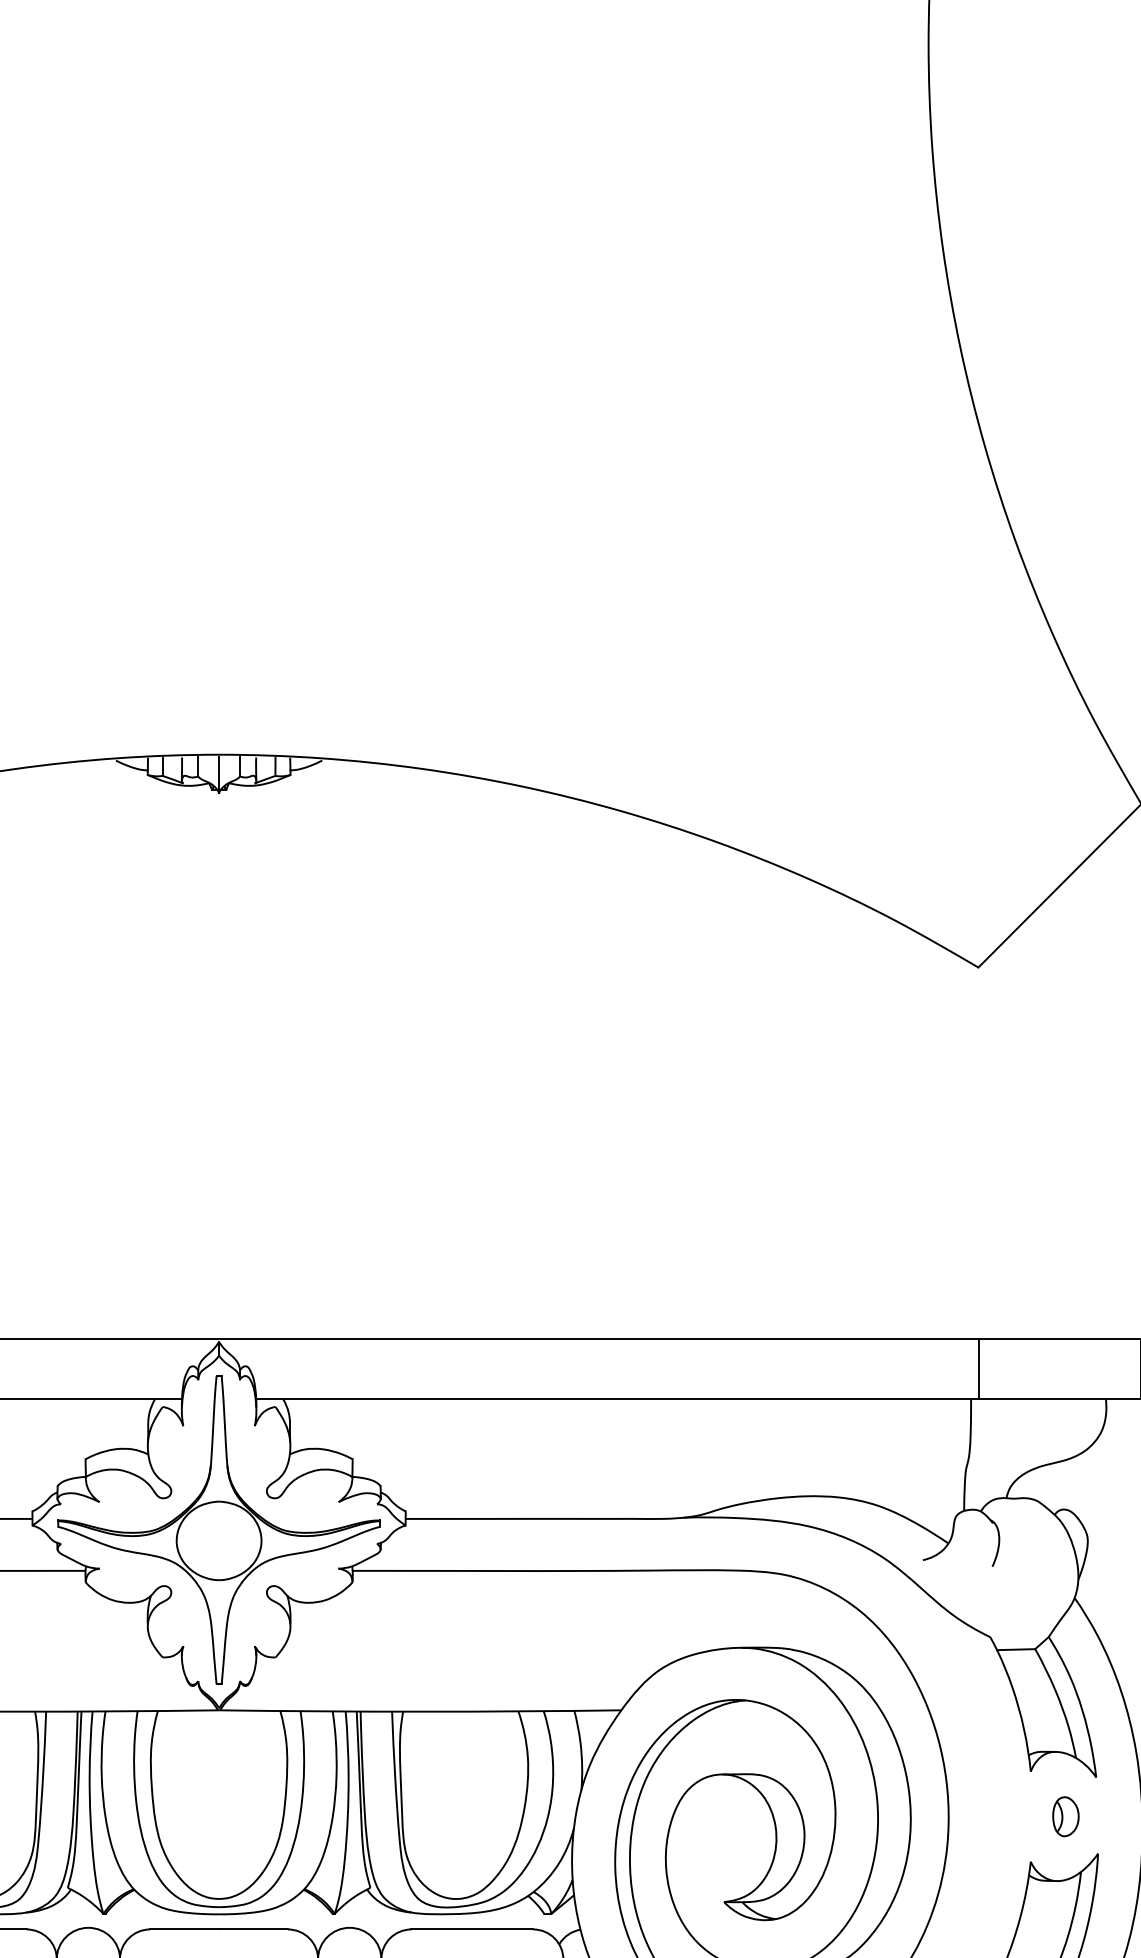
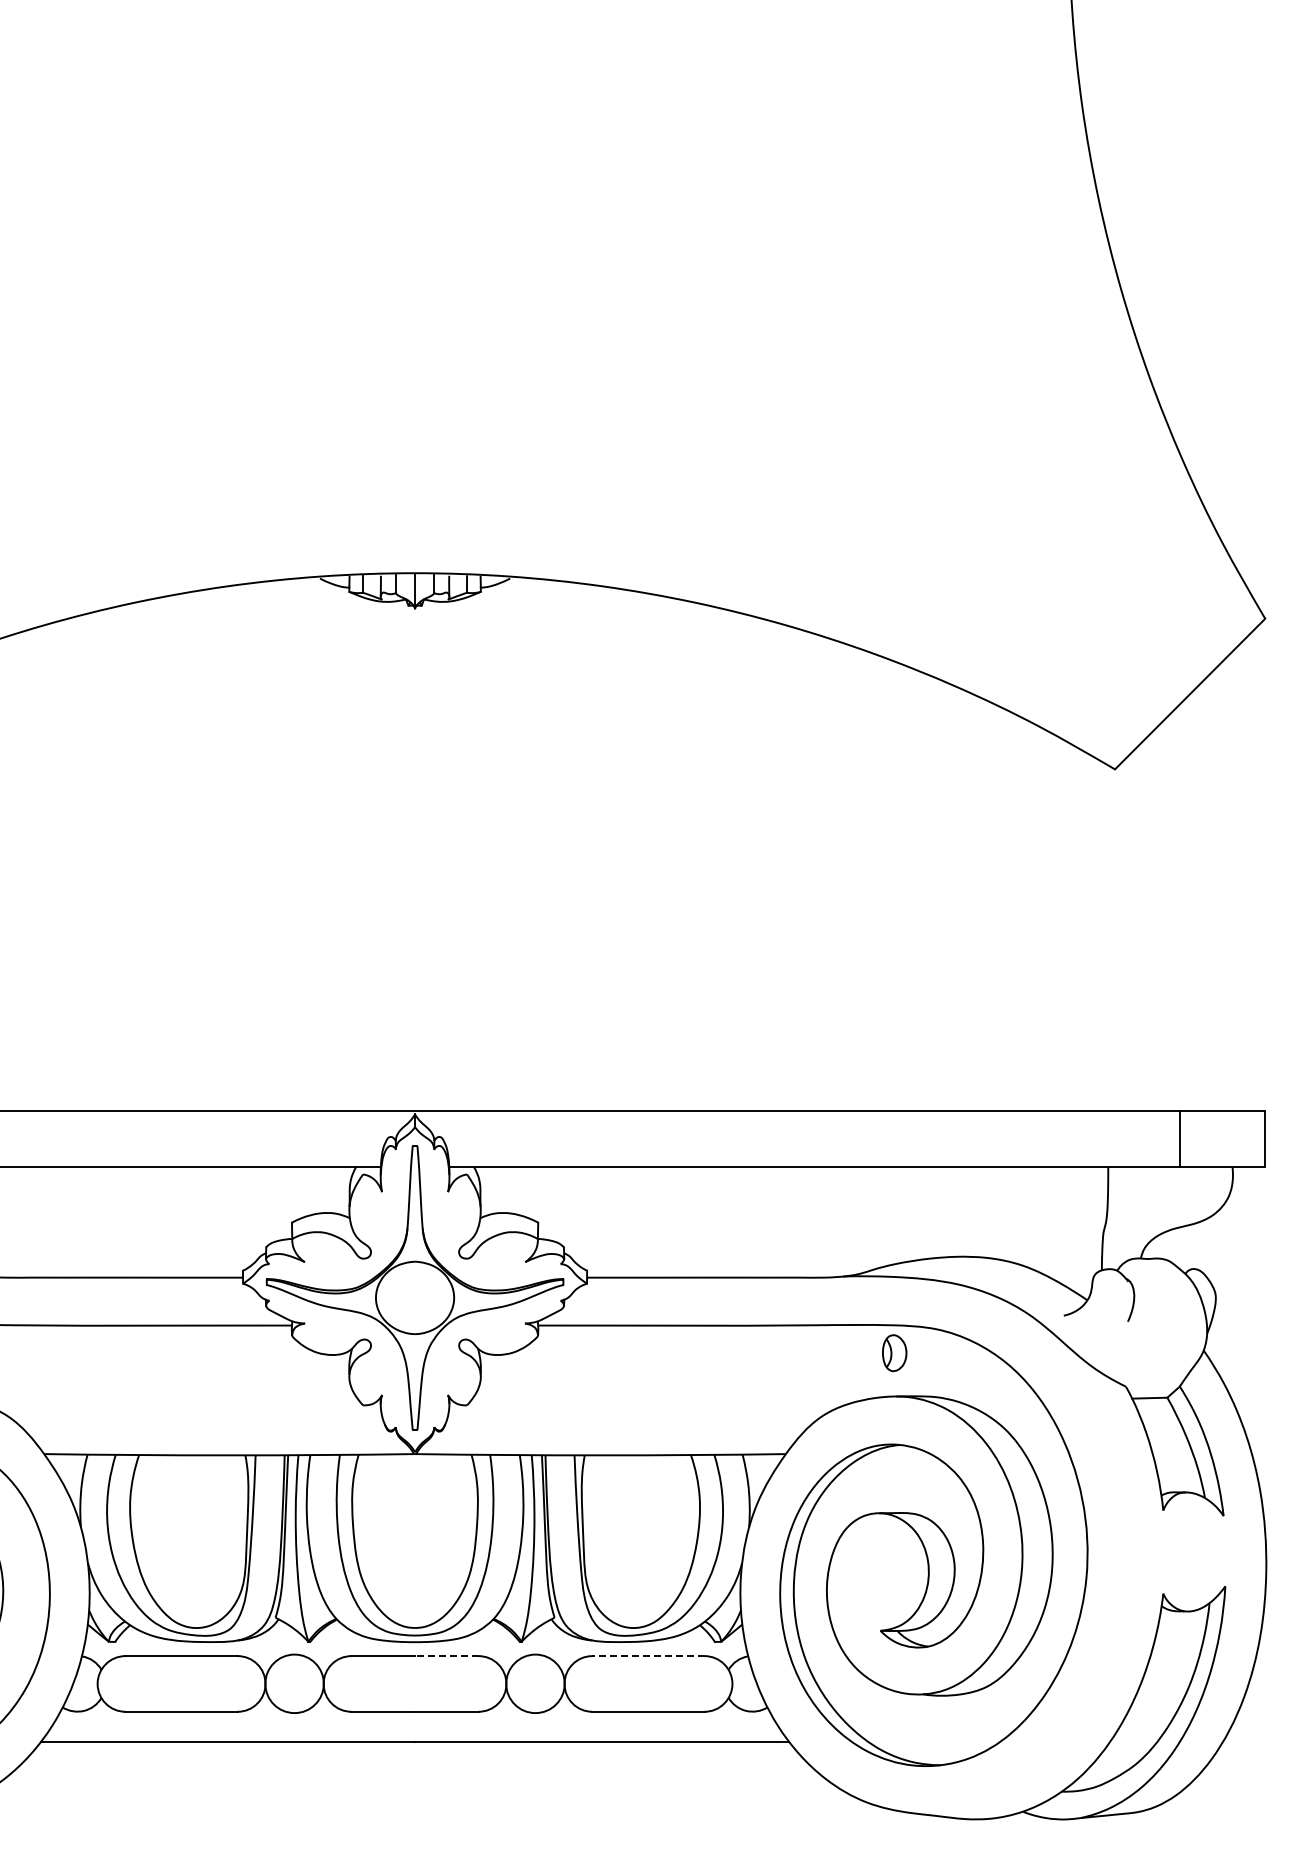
line: (978, 1367) -> (1180, 1138), moved
part: (1065, 1817) -> (894, 1353), moved
line: (253, 1929) -> (446, 1656), solid -> dashed
line: (472, 1929) -> (648, 1656), solid -> dashed

